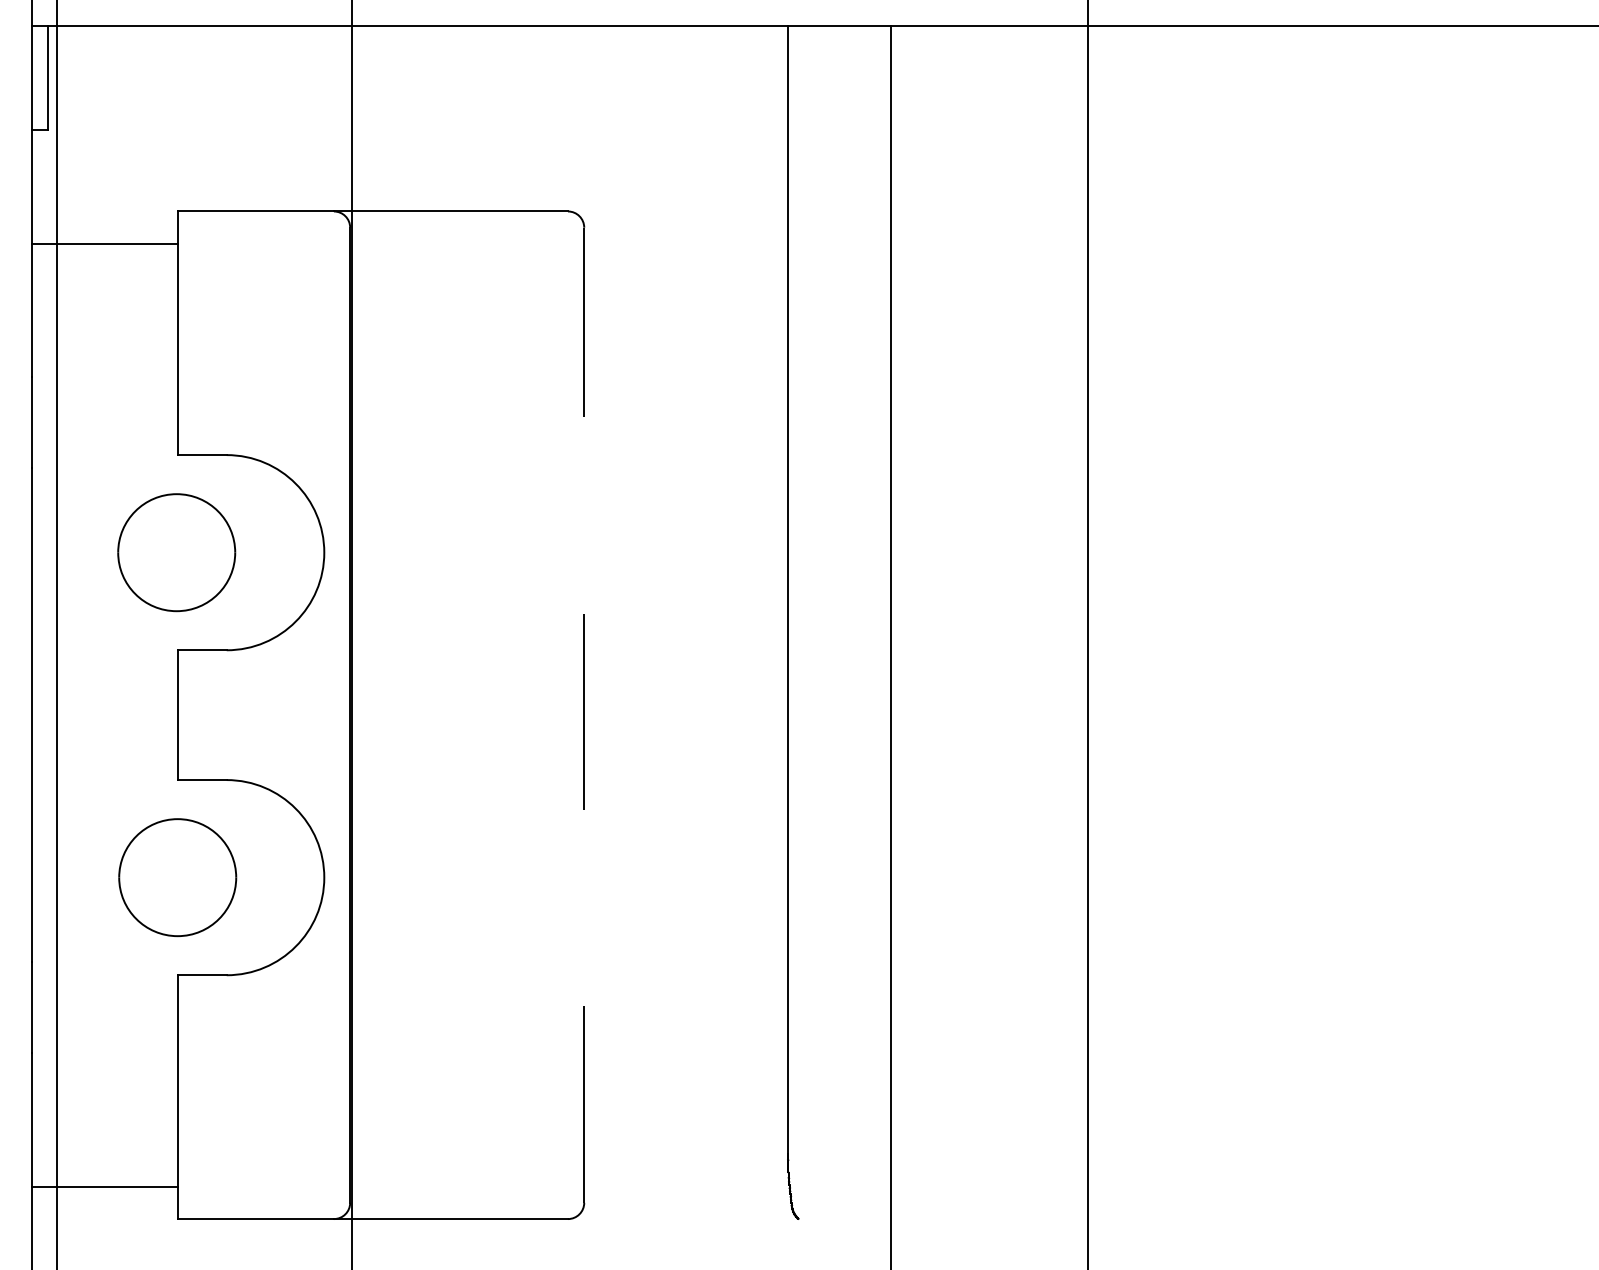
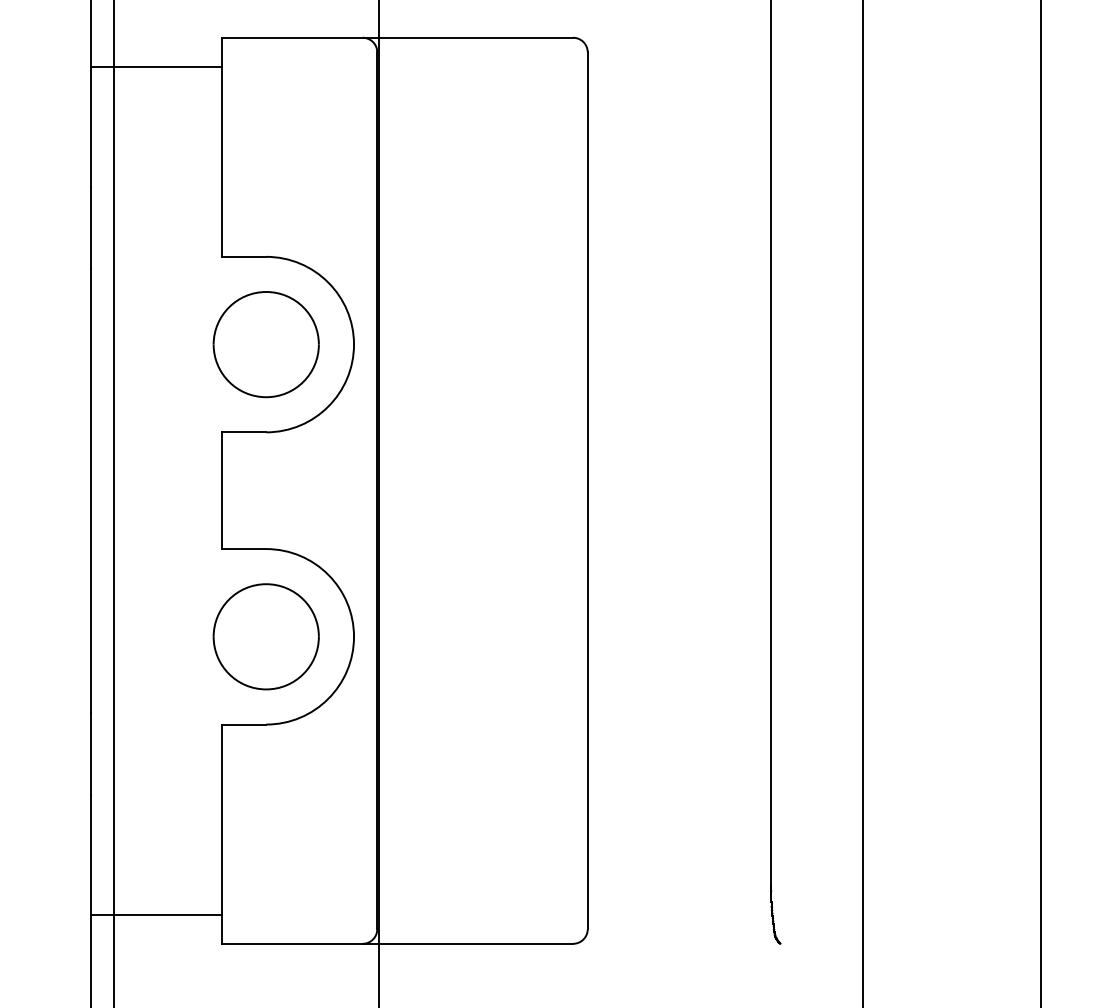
part: (176, 552) -> (266, 344), moved
line: (584, 715) -> (587, 491), dashed -> solid
part: (177, 877) -> (266, 636), moved

